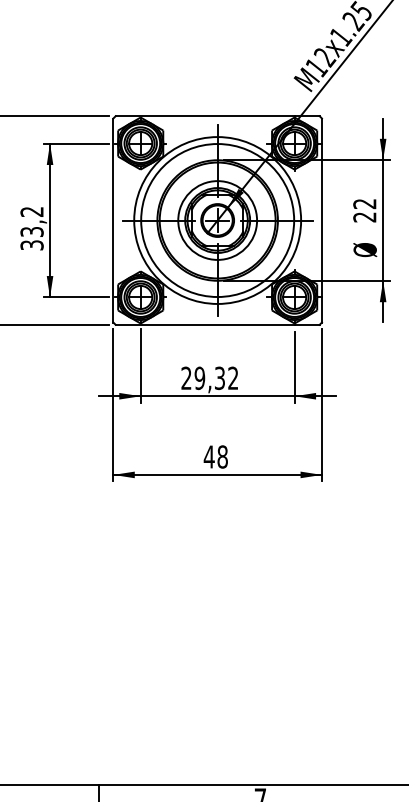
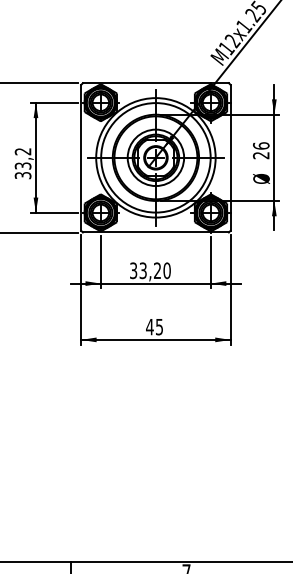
text: (363, 203) -> (260, 145), 22 -> 26
text: (210, 377) -> (150, 270), 29,32 -> 33,20
text: (222, 456) -> (159, 326), 48 -> 45

